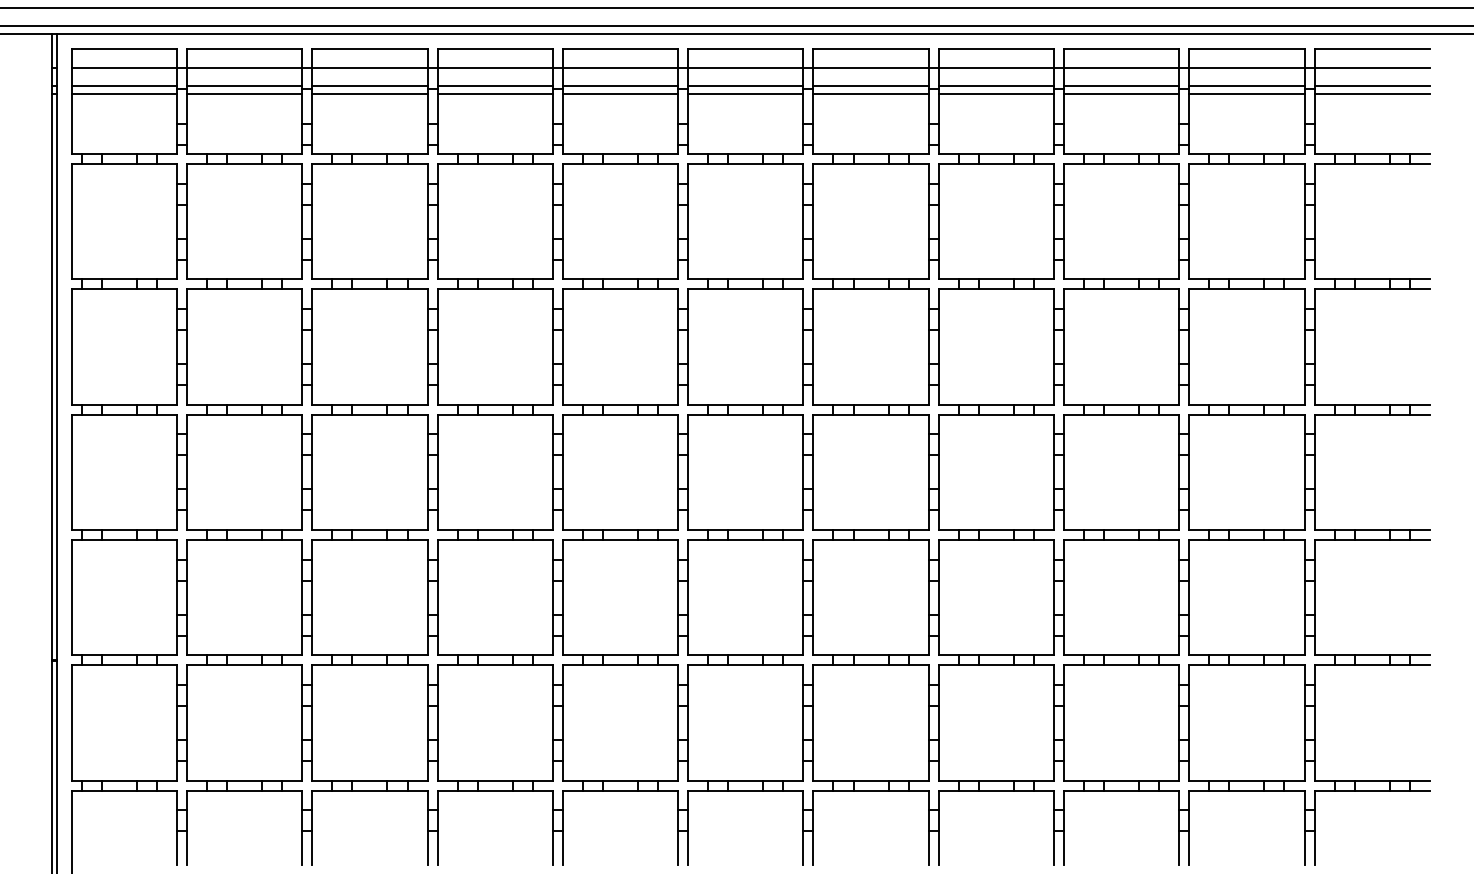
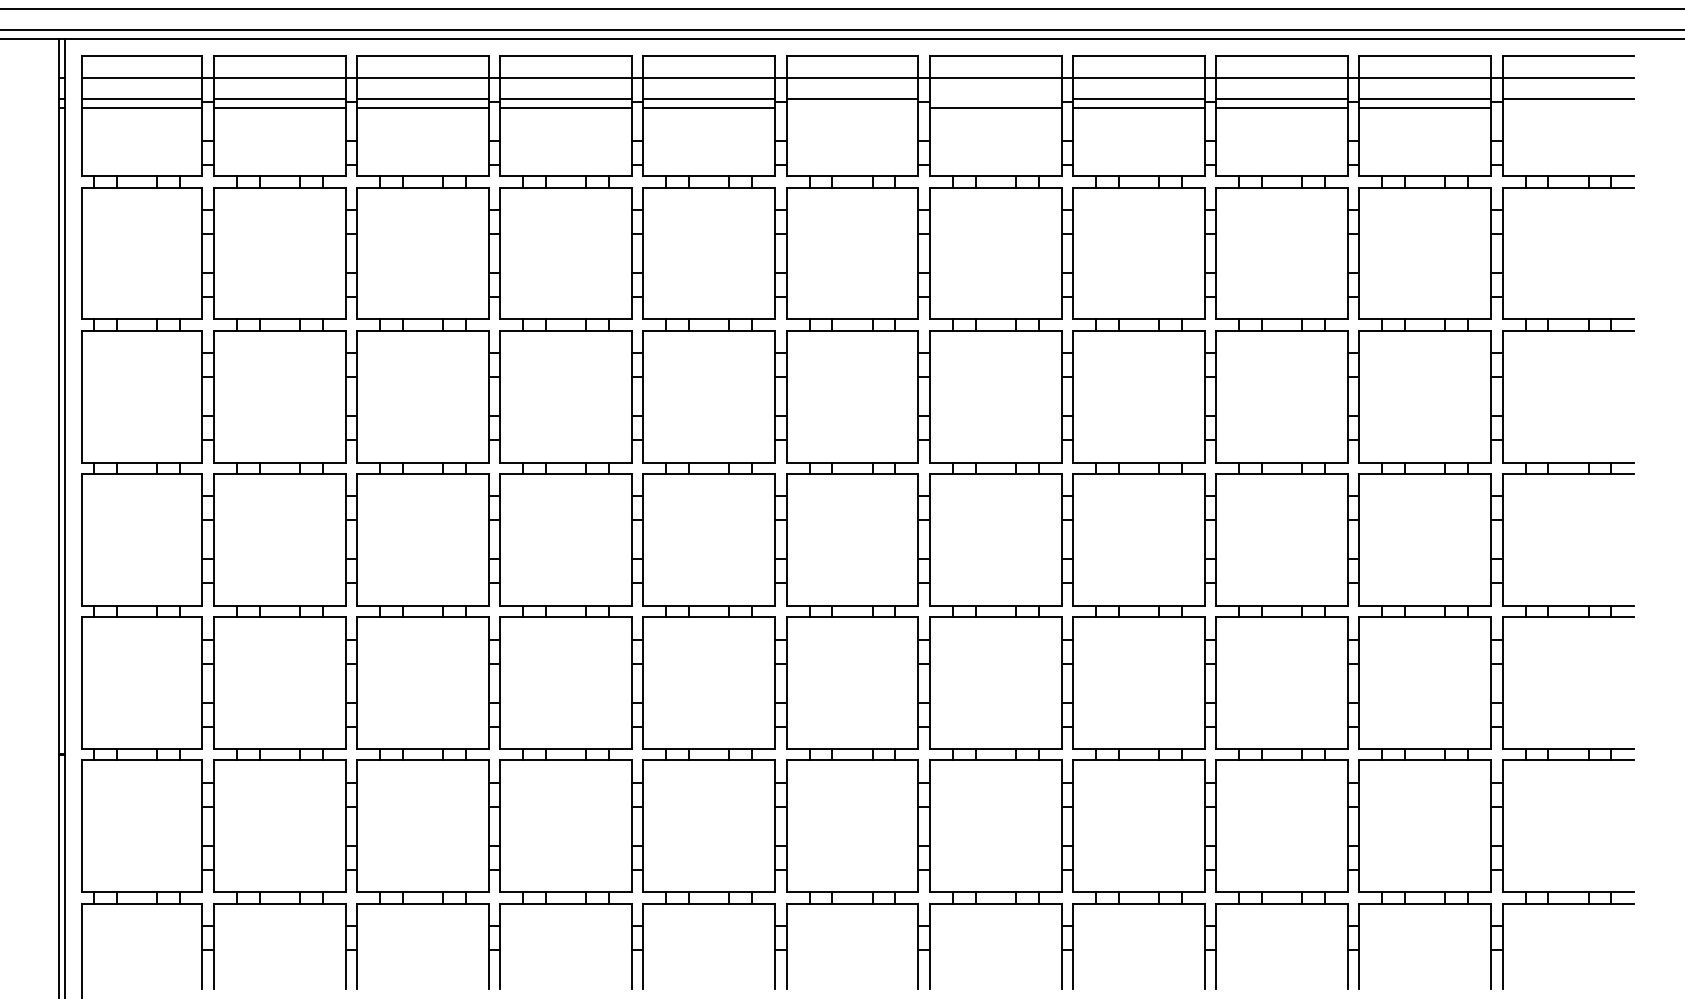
line: (870, 86) -> (995, 98), removed
line: (745, 94) -> (852, 108), removed
line: (1371, 94) -> (1567, 108), removed

